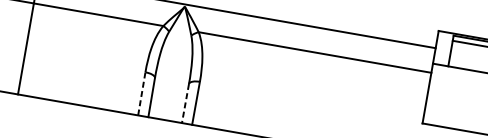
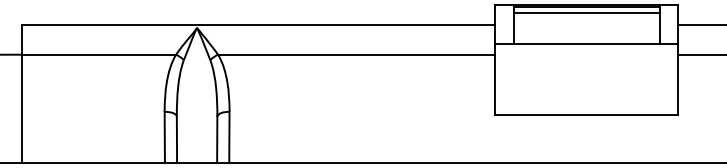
line: (141, 93) -> (164, 137), dashed -> solid
line: (185, 104) -> (217, 140), dashed -> solid

